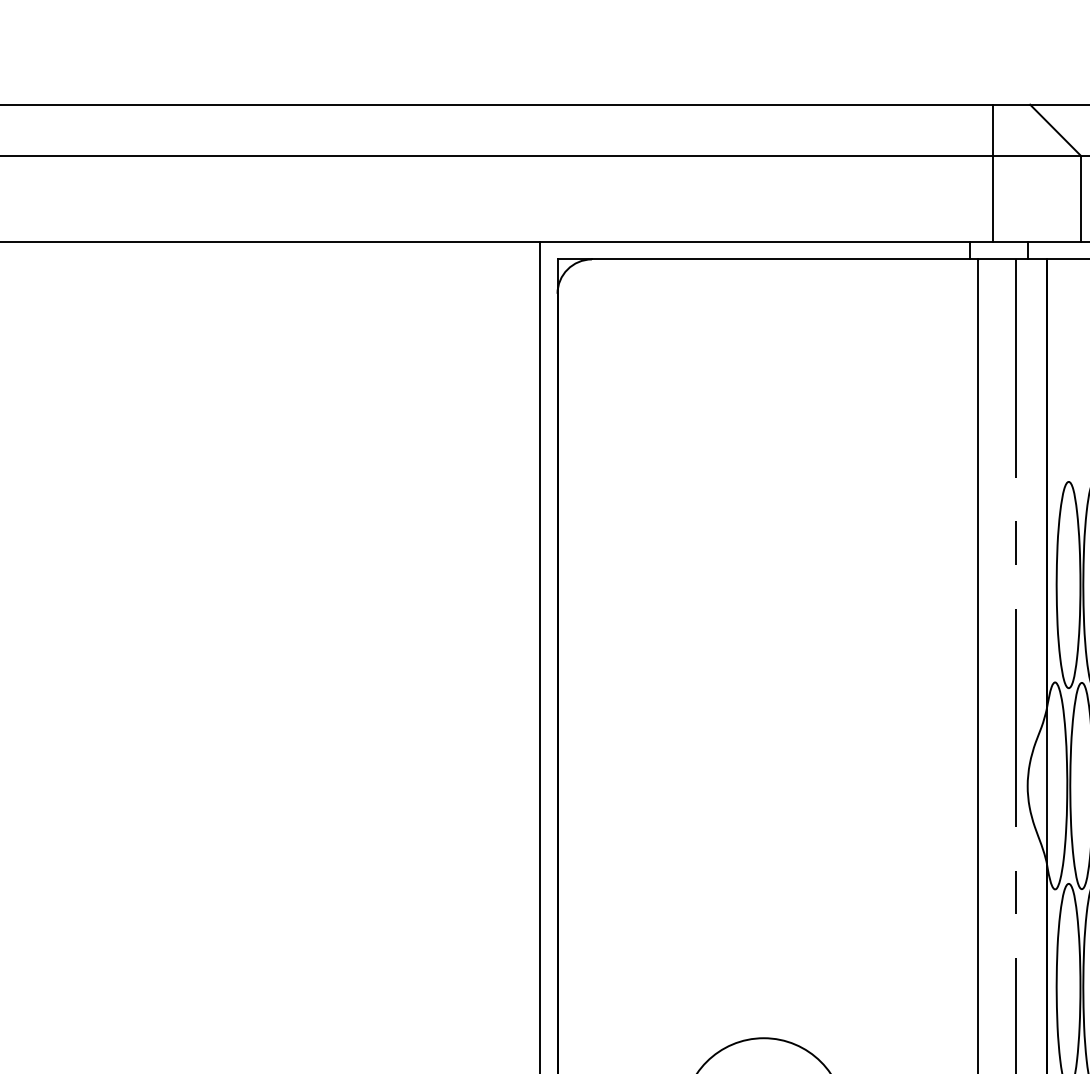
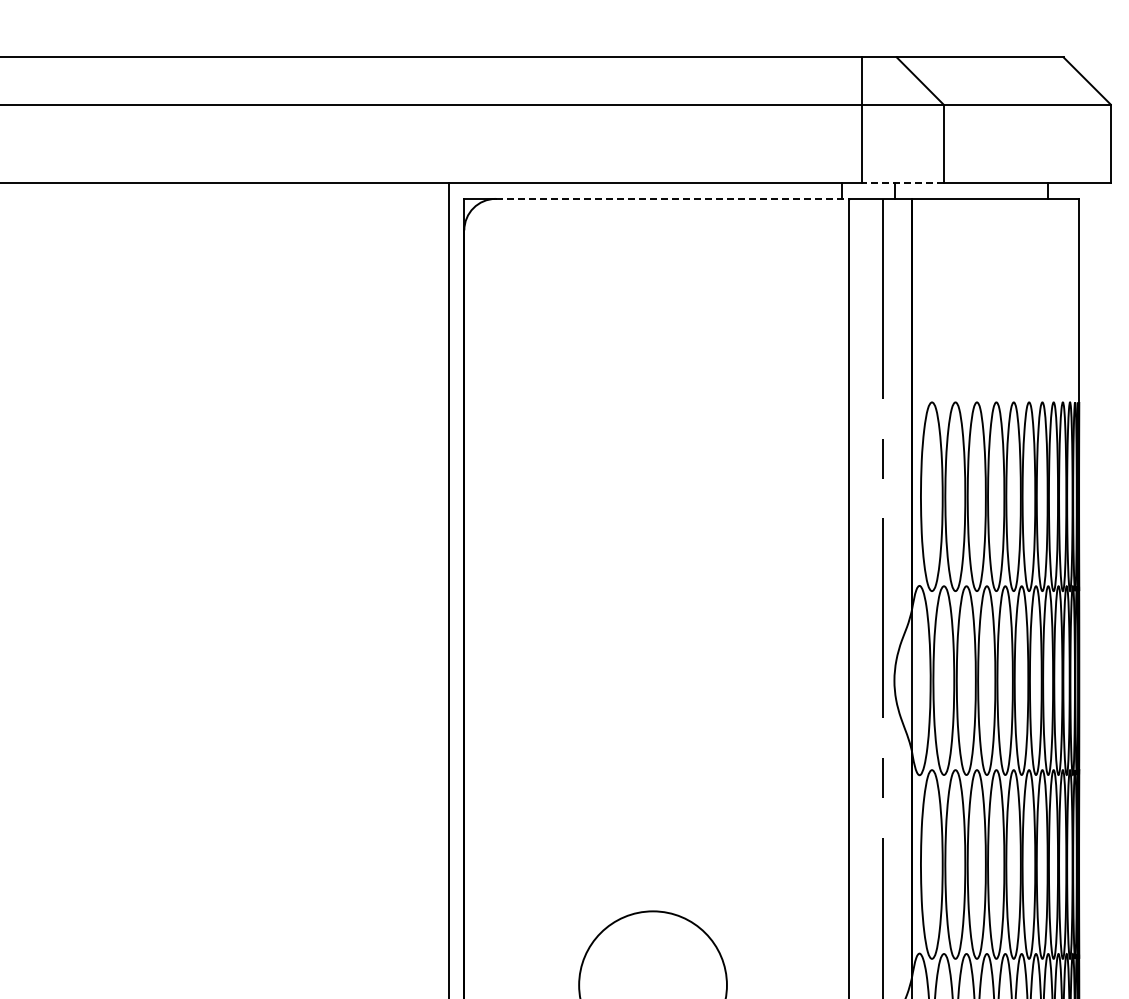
line: (1036, 242) -> (902, 183), solid -> dashed
line: (785, 258) -> (672, 198), solid -> dashed

